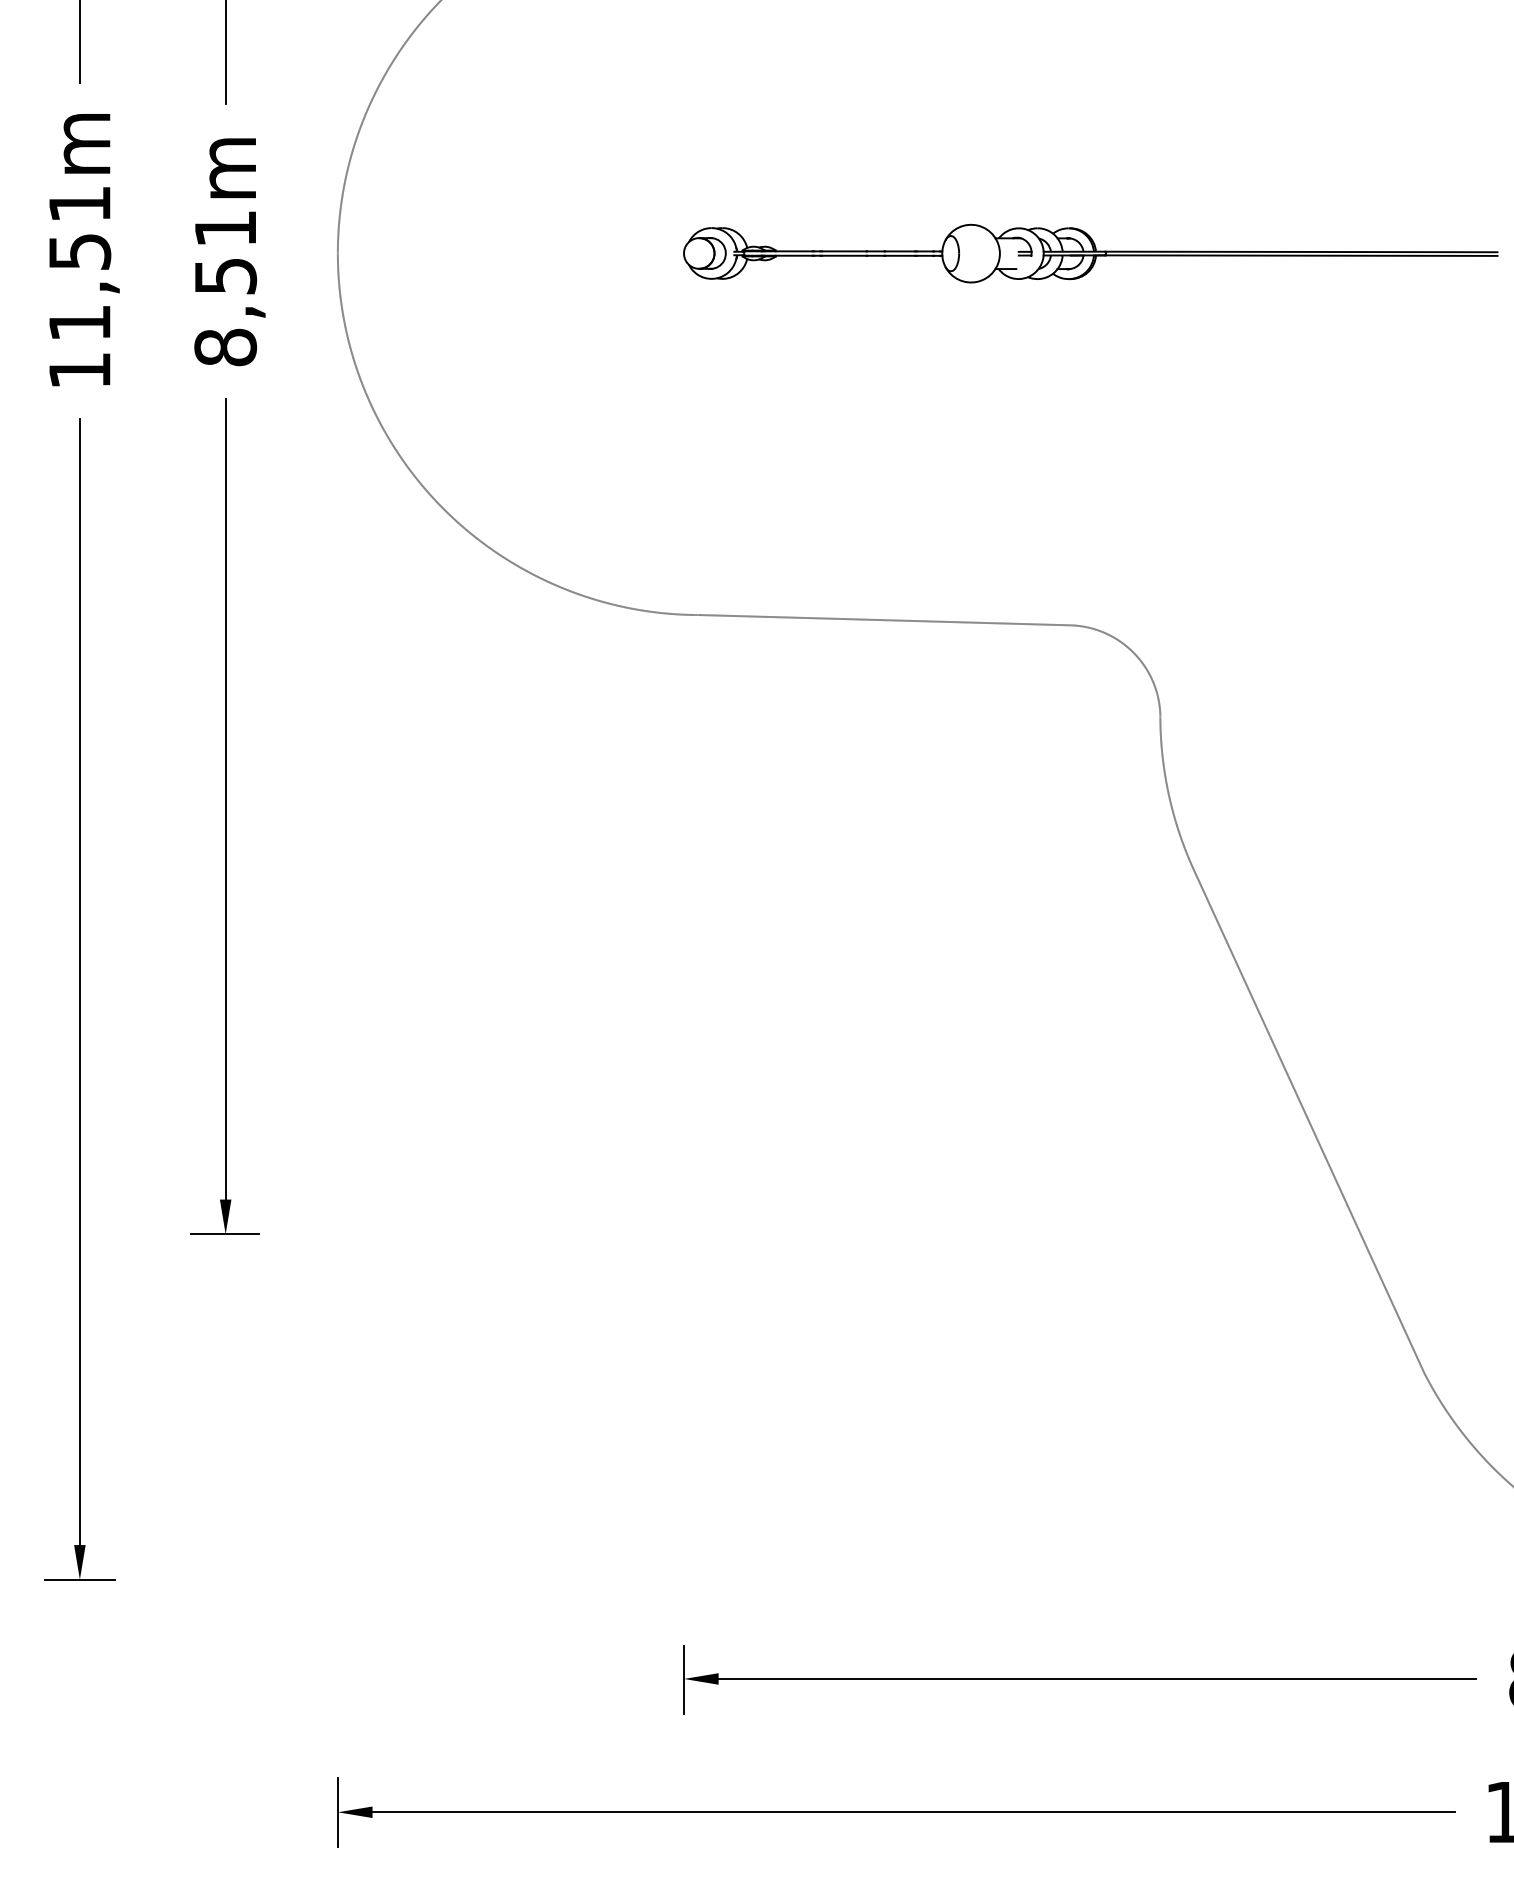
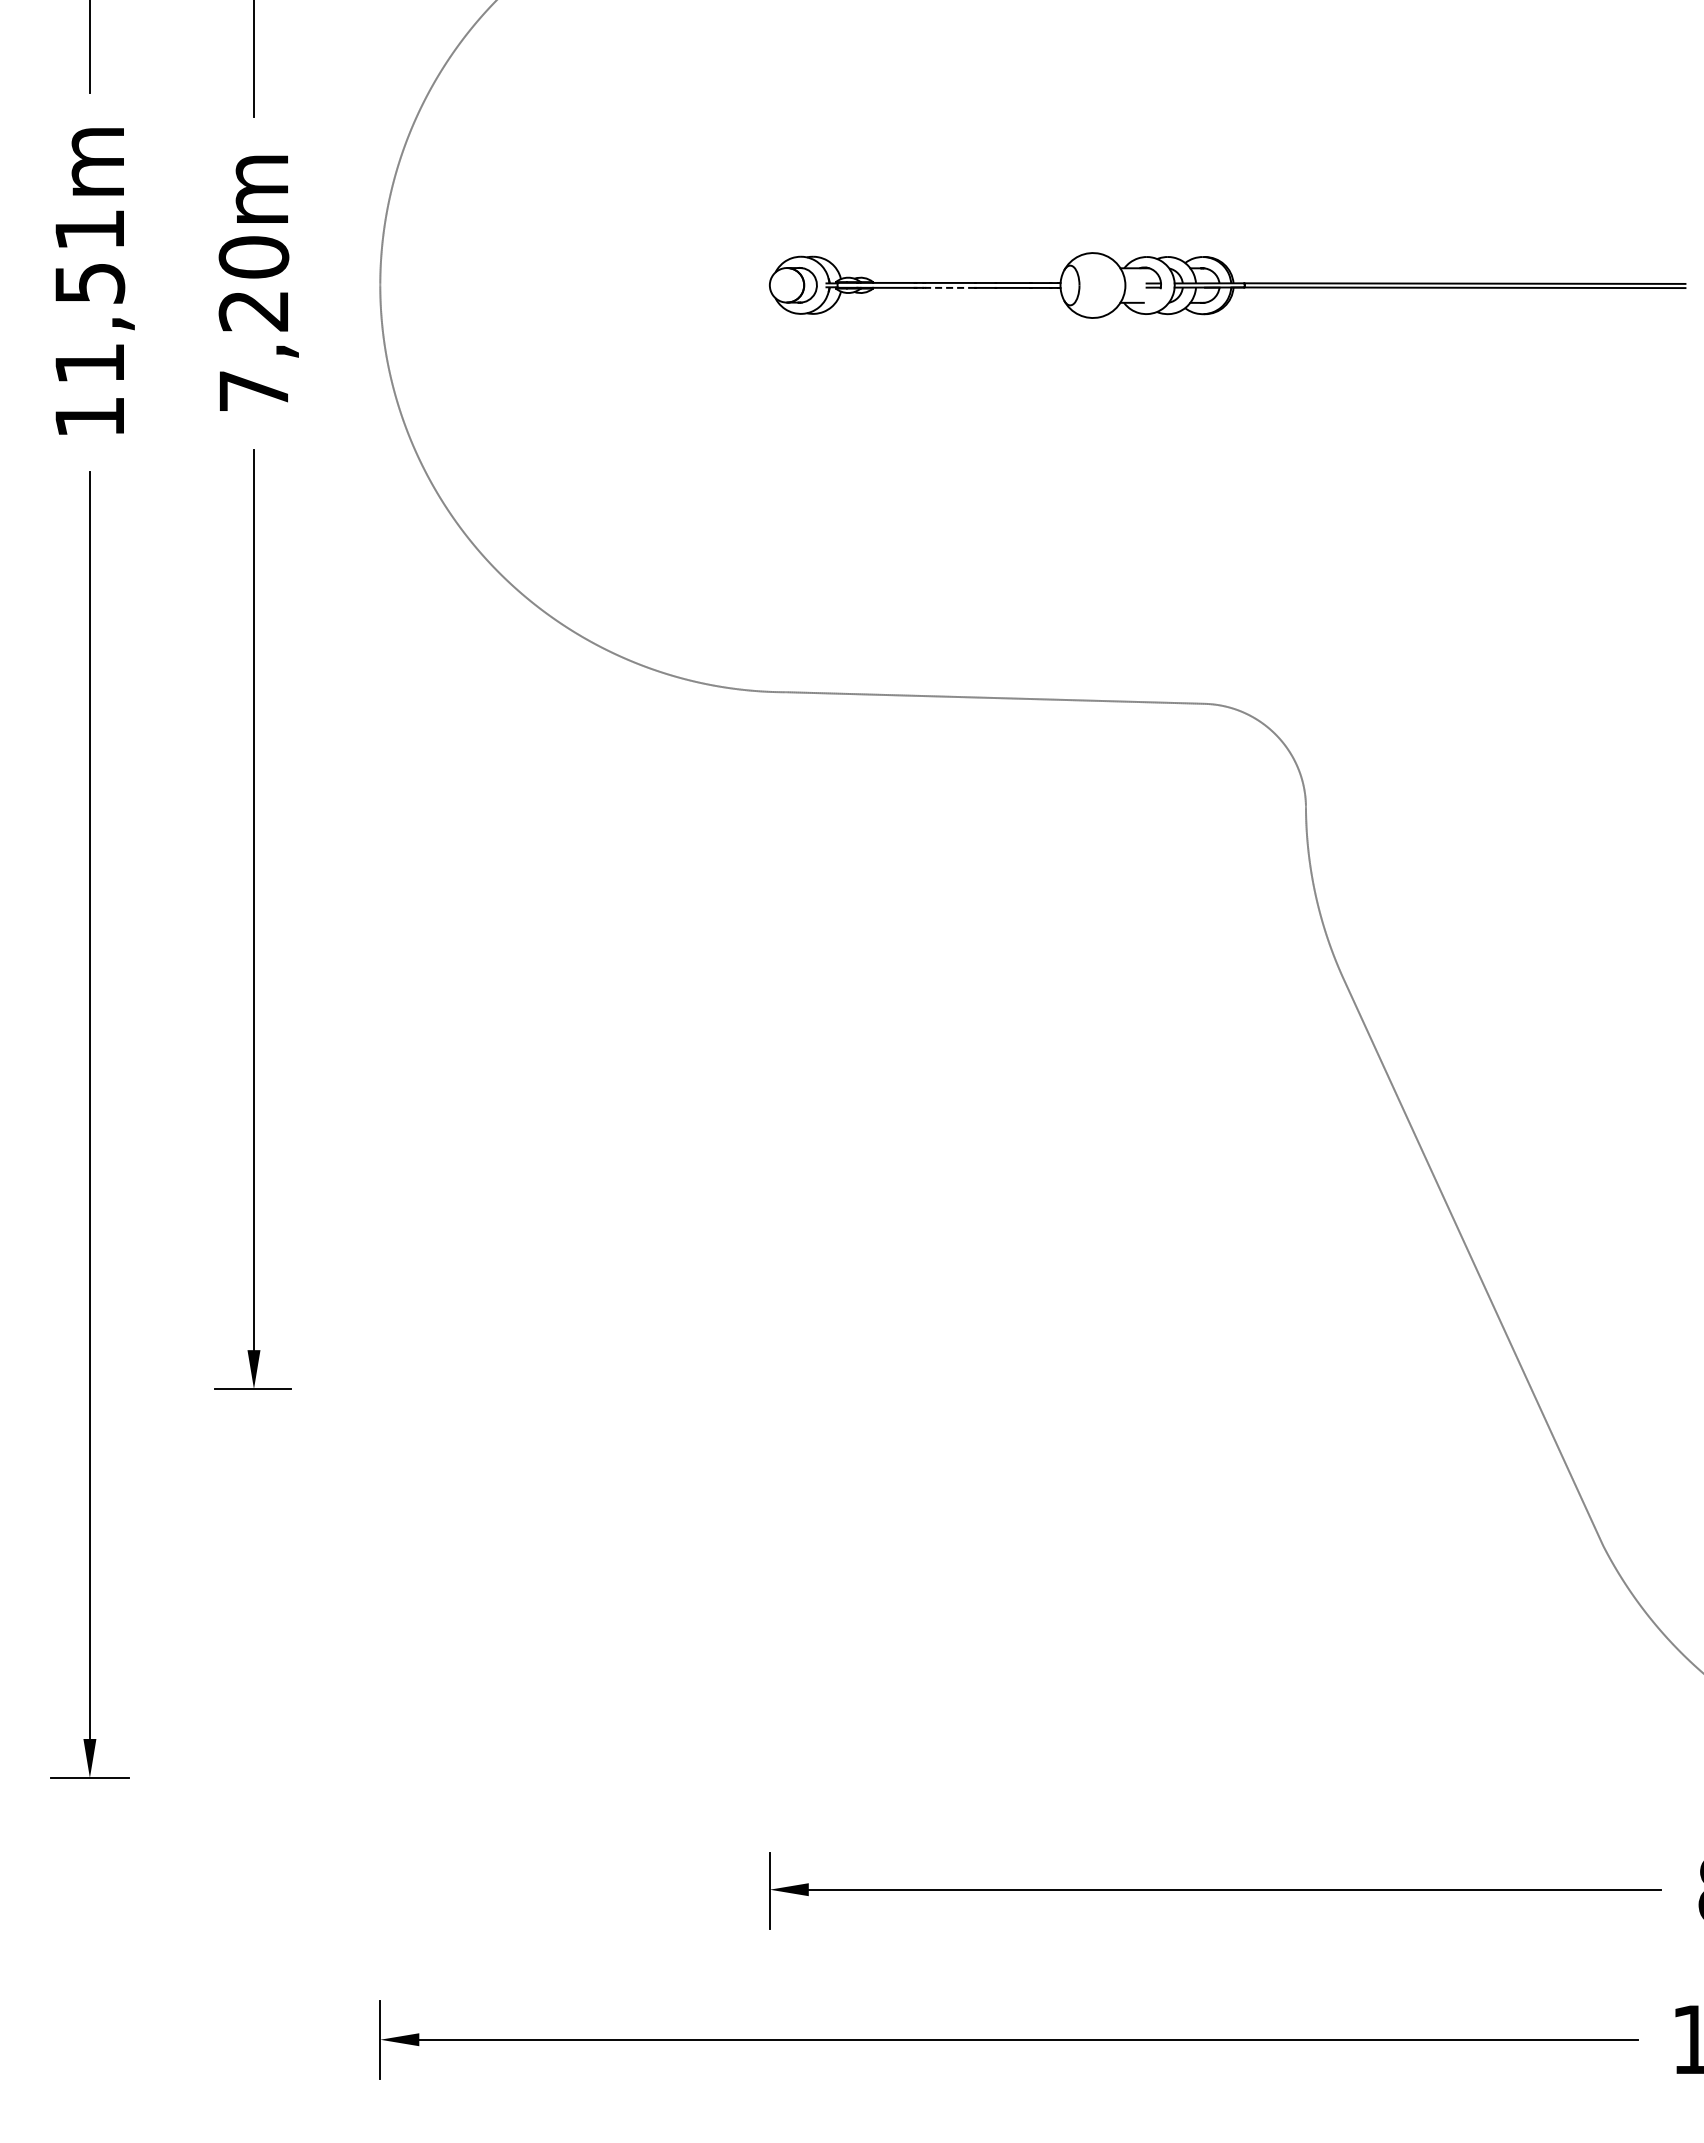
line: (844, 255) -> (950, 287), solid -> dashed
text: (225, 288) -> (253, 324), 8,51m -> 7,20m

